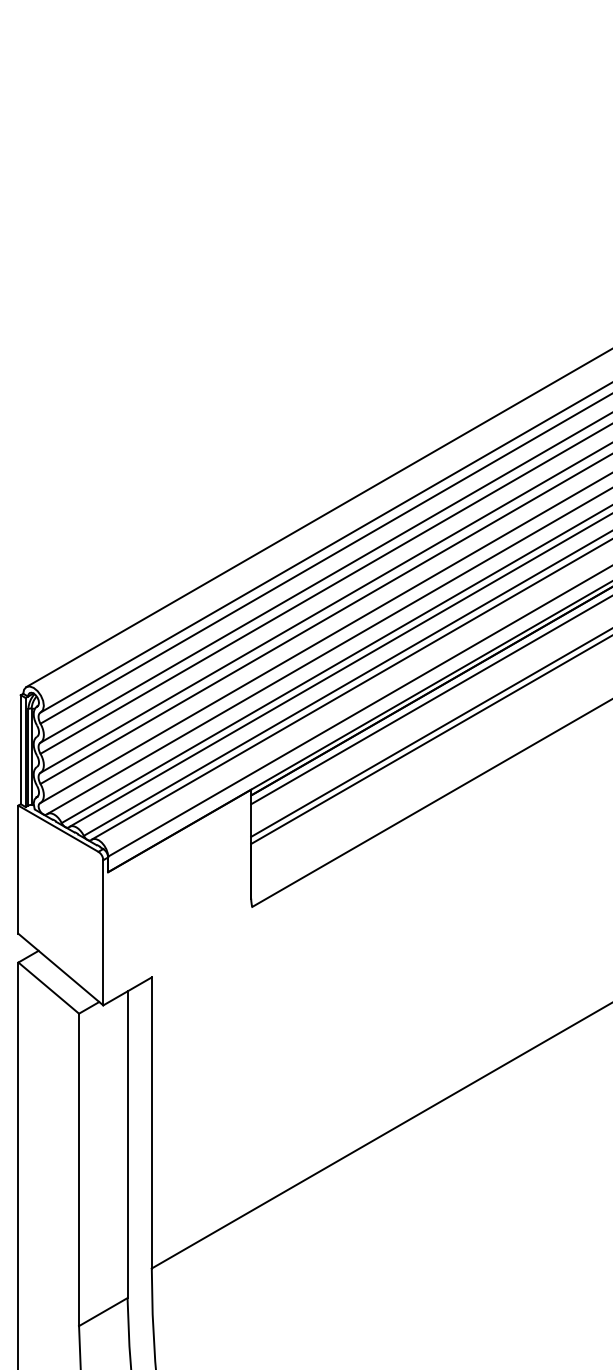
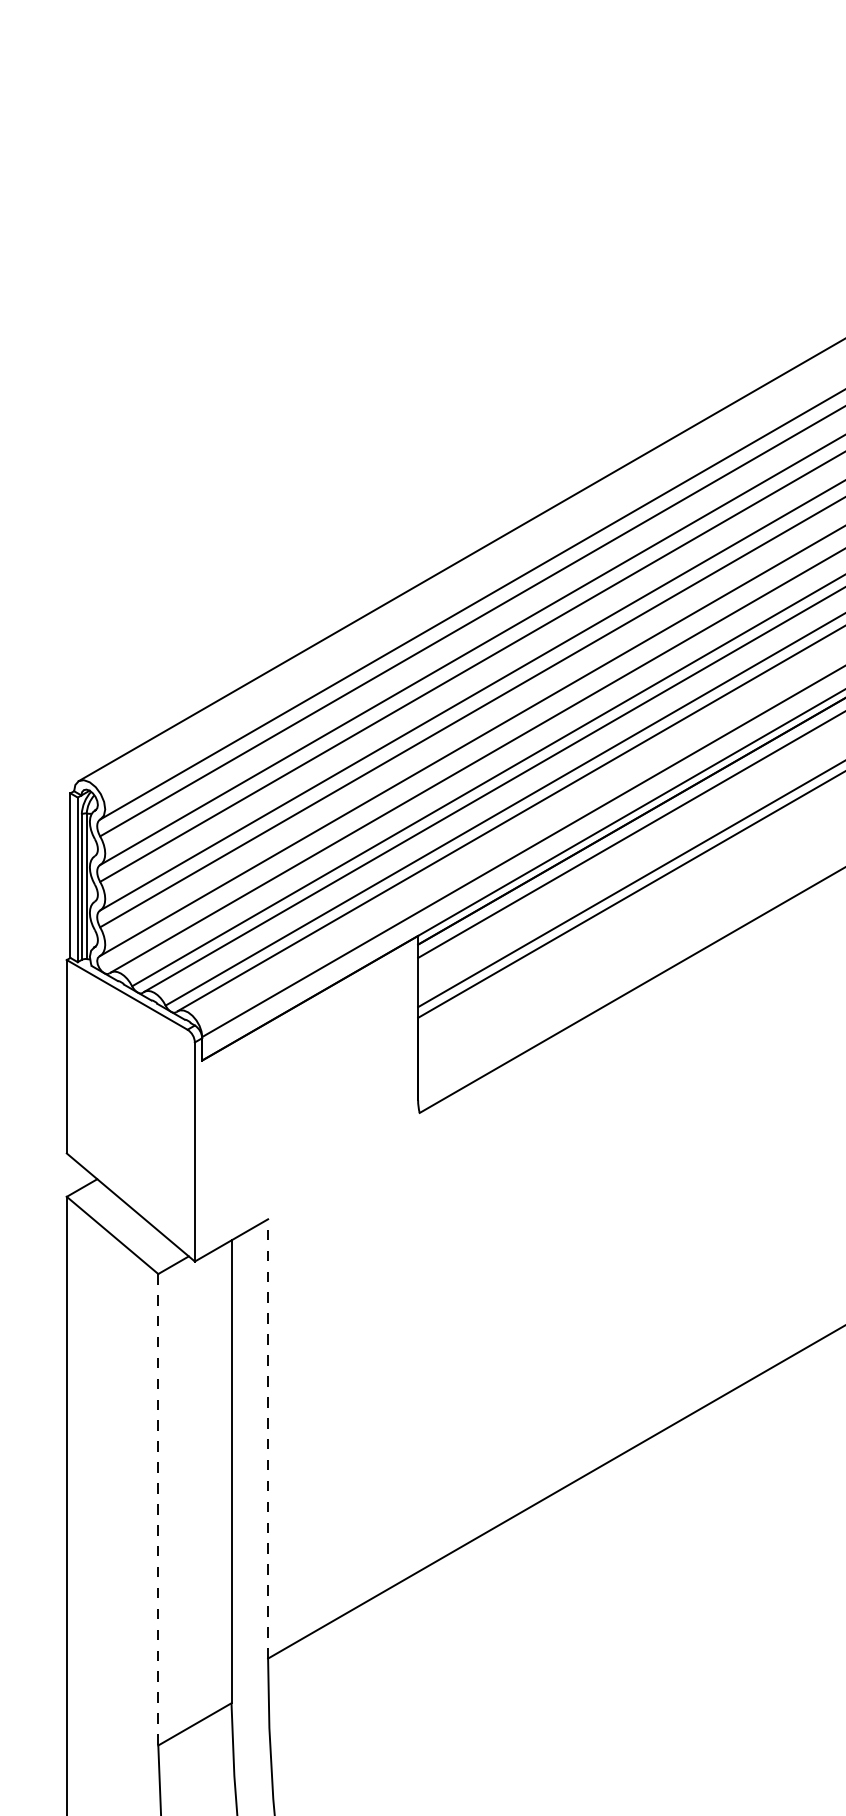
line: (151, 1122) -> (267, 1438), solid -> dashed
line: (79, 1170) -> (158, 1510), solid -> dashed

